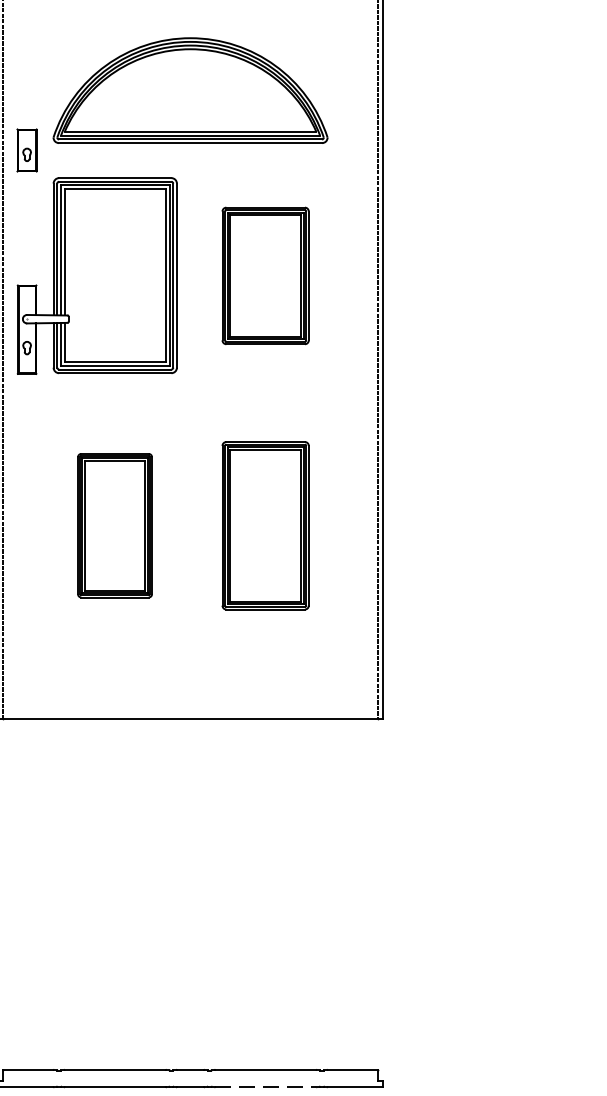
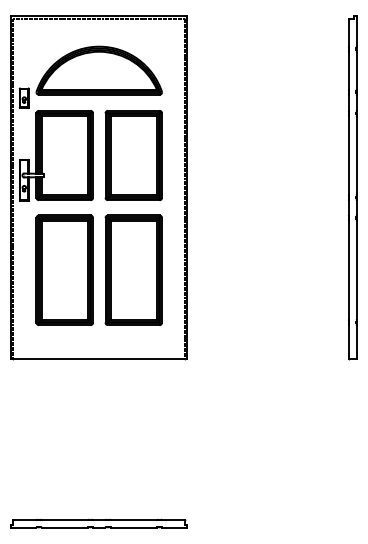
part: (265, 275) -> (133, 155), size x1.43
part: (114, 524) -> (64, 269), size x1.67
part: (265, 524) -> (133, 269), size x1.43
line: (267, 1086) -> (134, 527), dashed -> solid

